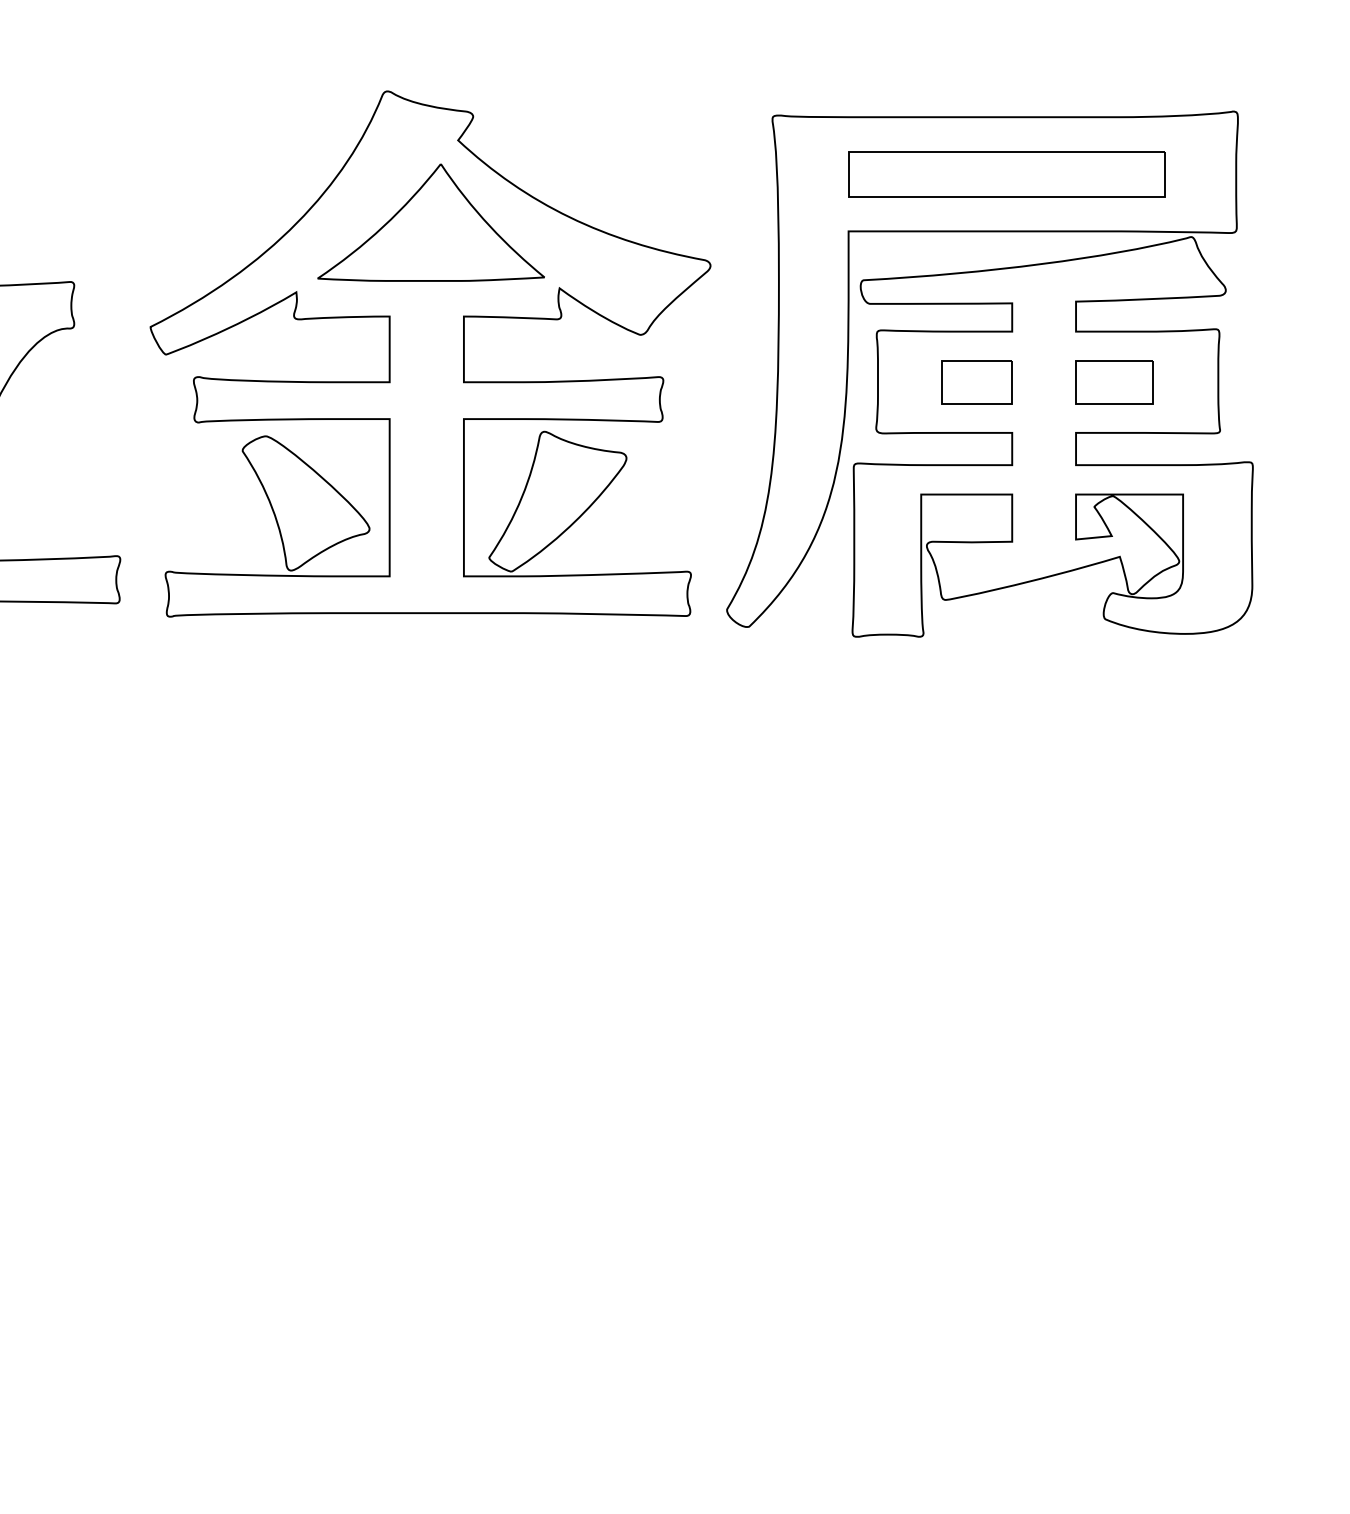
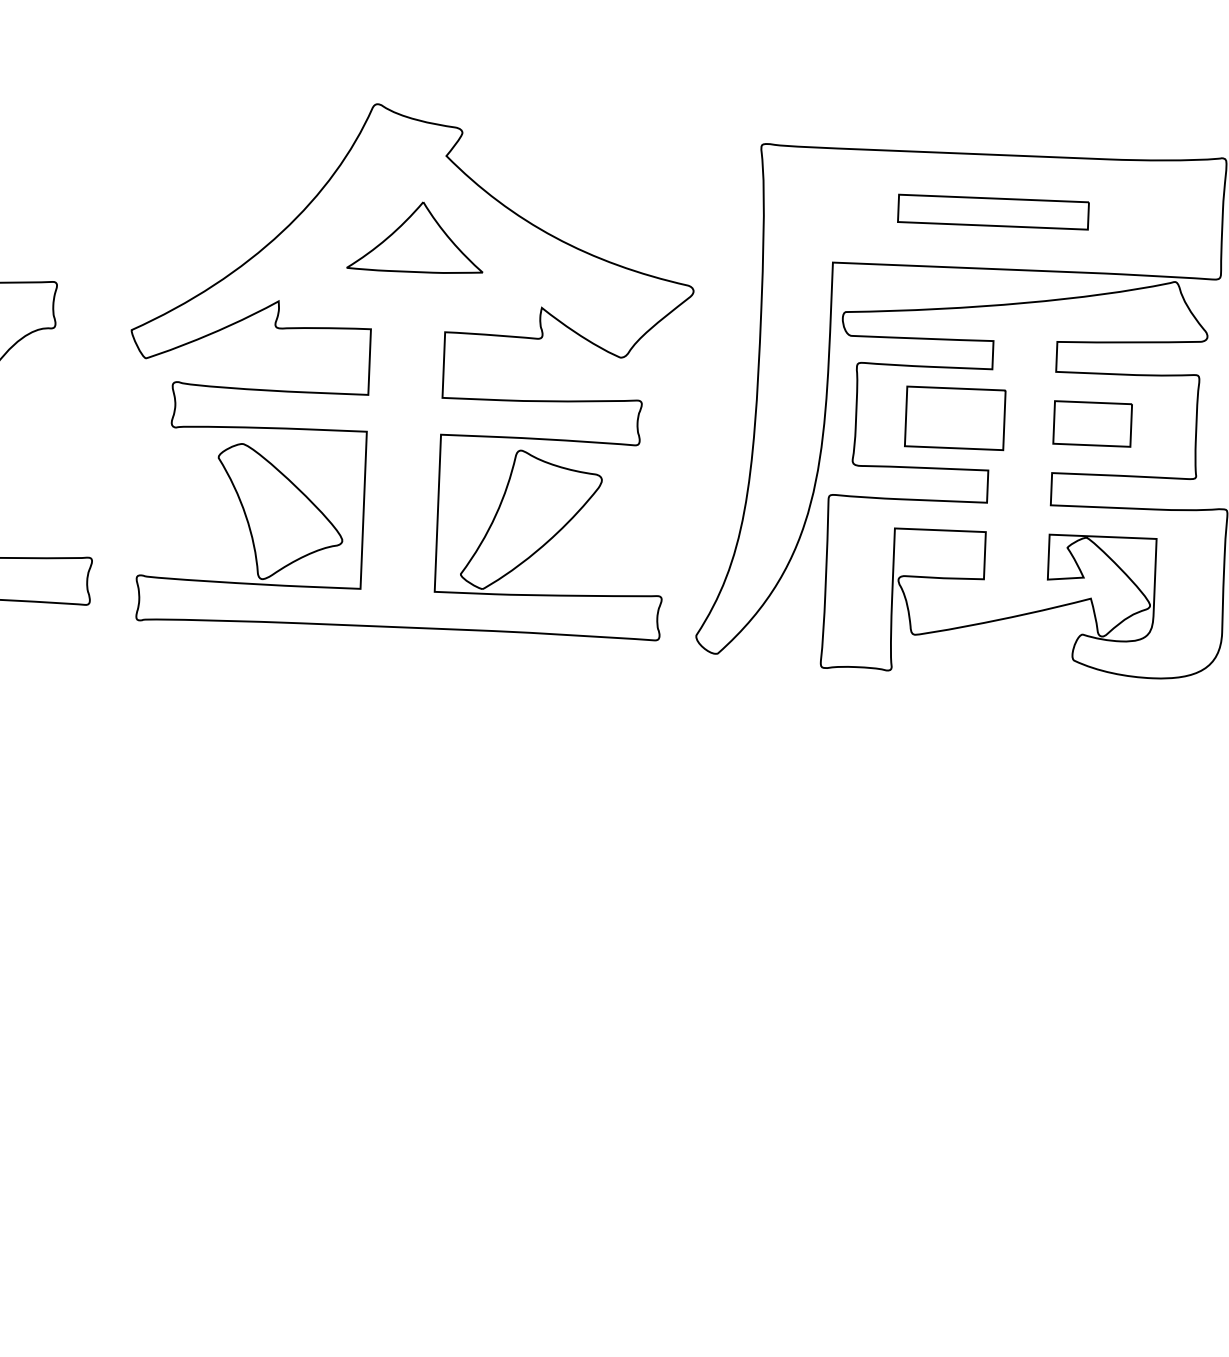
part: (1006, 174) -> (992, 212), size x0.6
part: (430, 222) -> (415, 236), size x0.6
part: (976, 382) -> (954, 418), size x1.4

